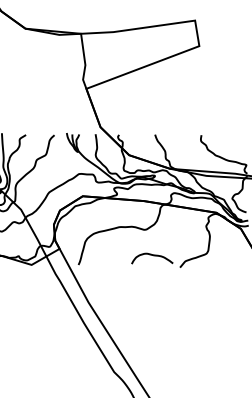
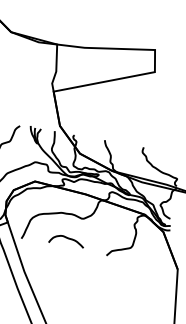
curve: (153, 256) -> (68, 239), moved

